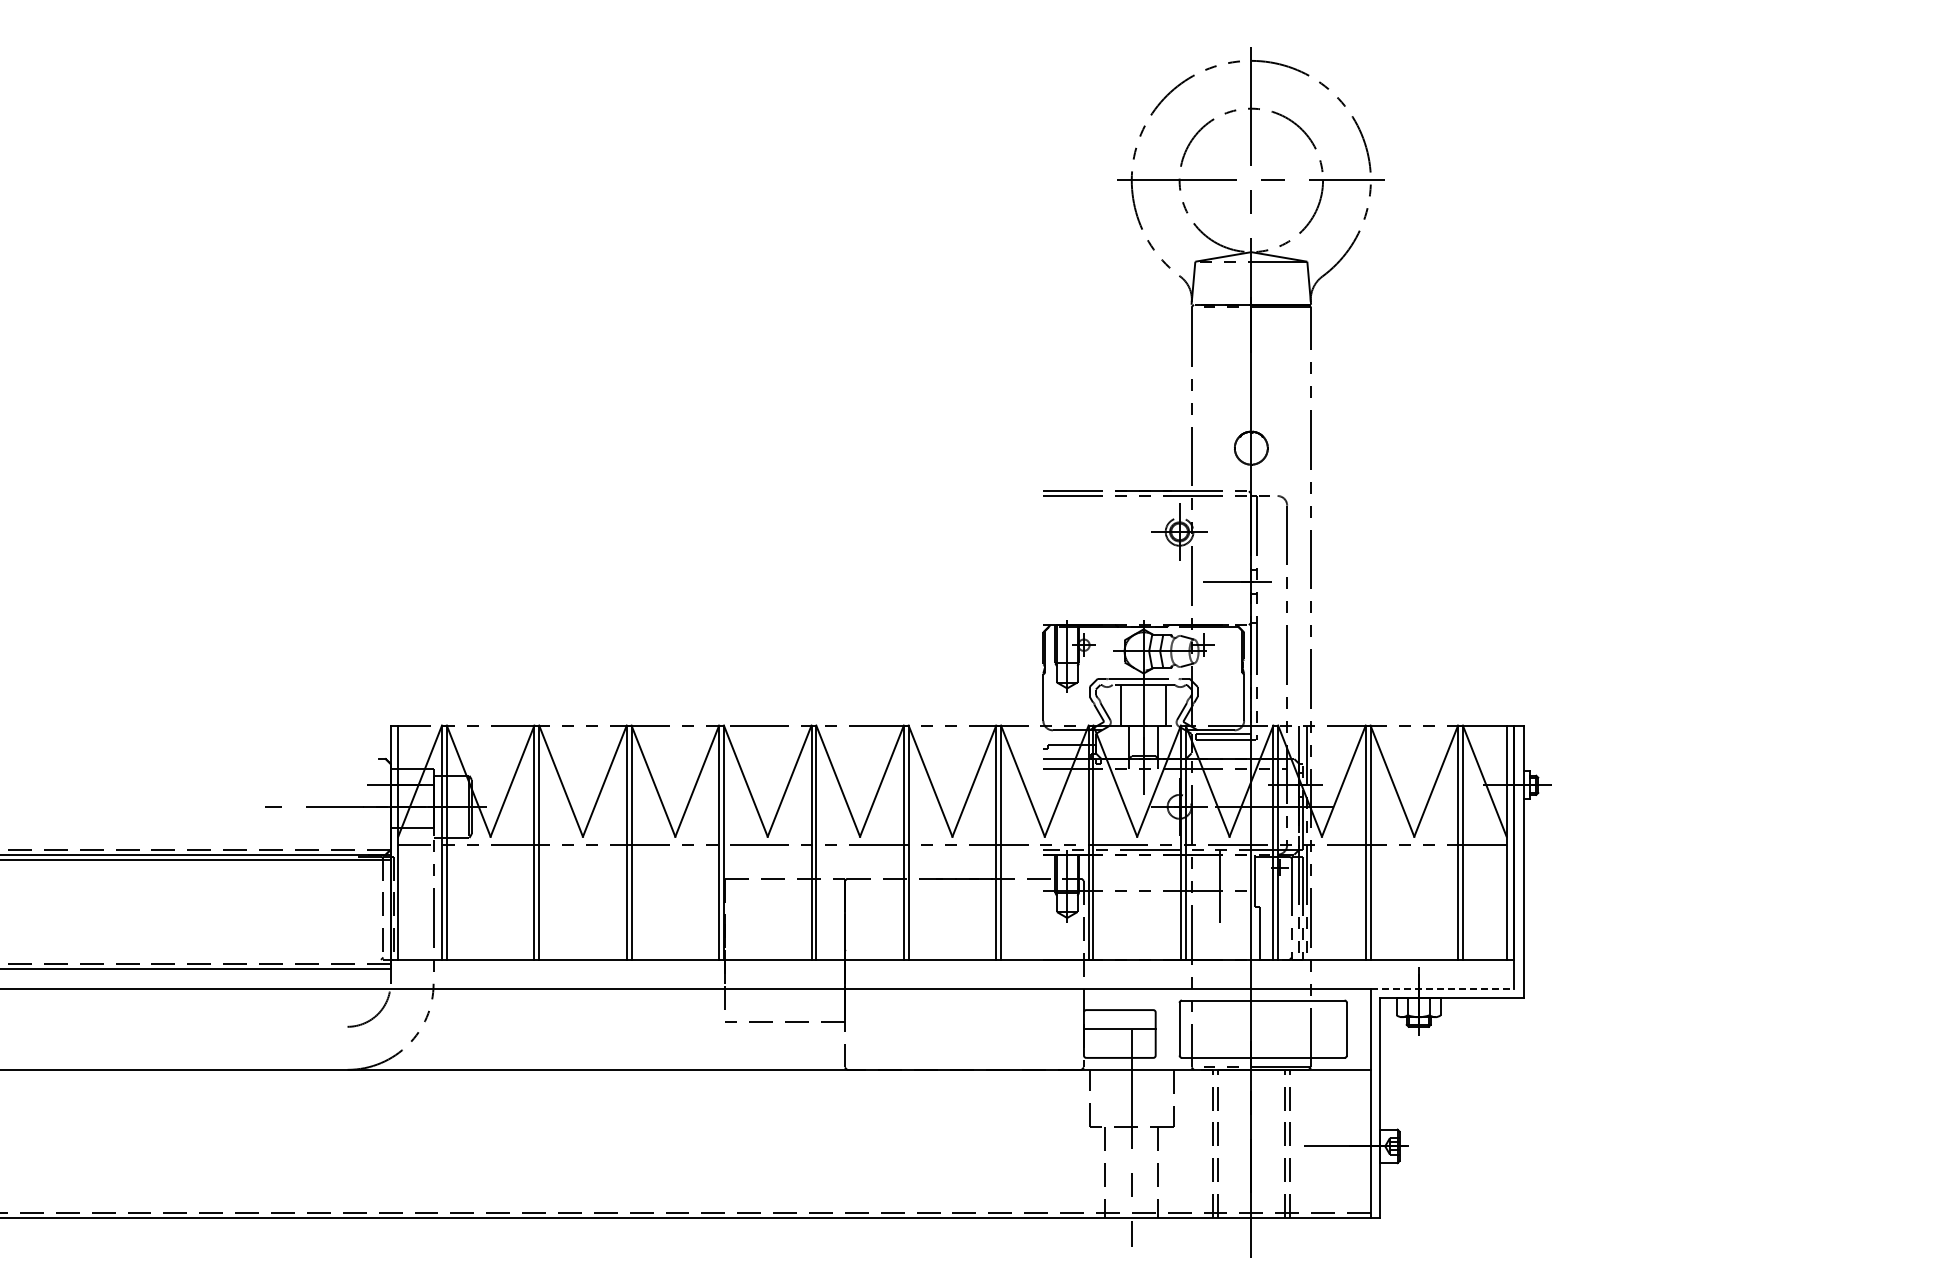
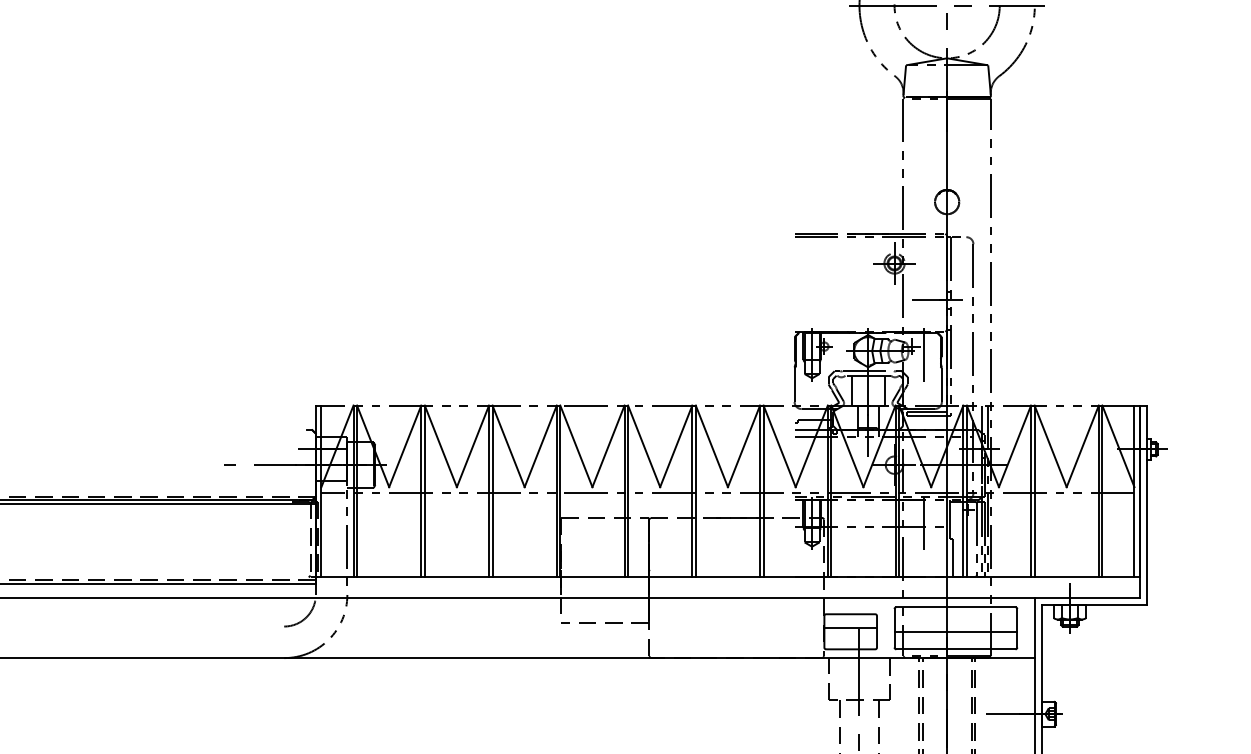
line: (1220, 656) -> (924, 354), added
line: (1442, 988) -> (1087, 598), dashed -> solid
line: (1262, 1034) -> (955, 632), added

